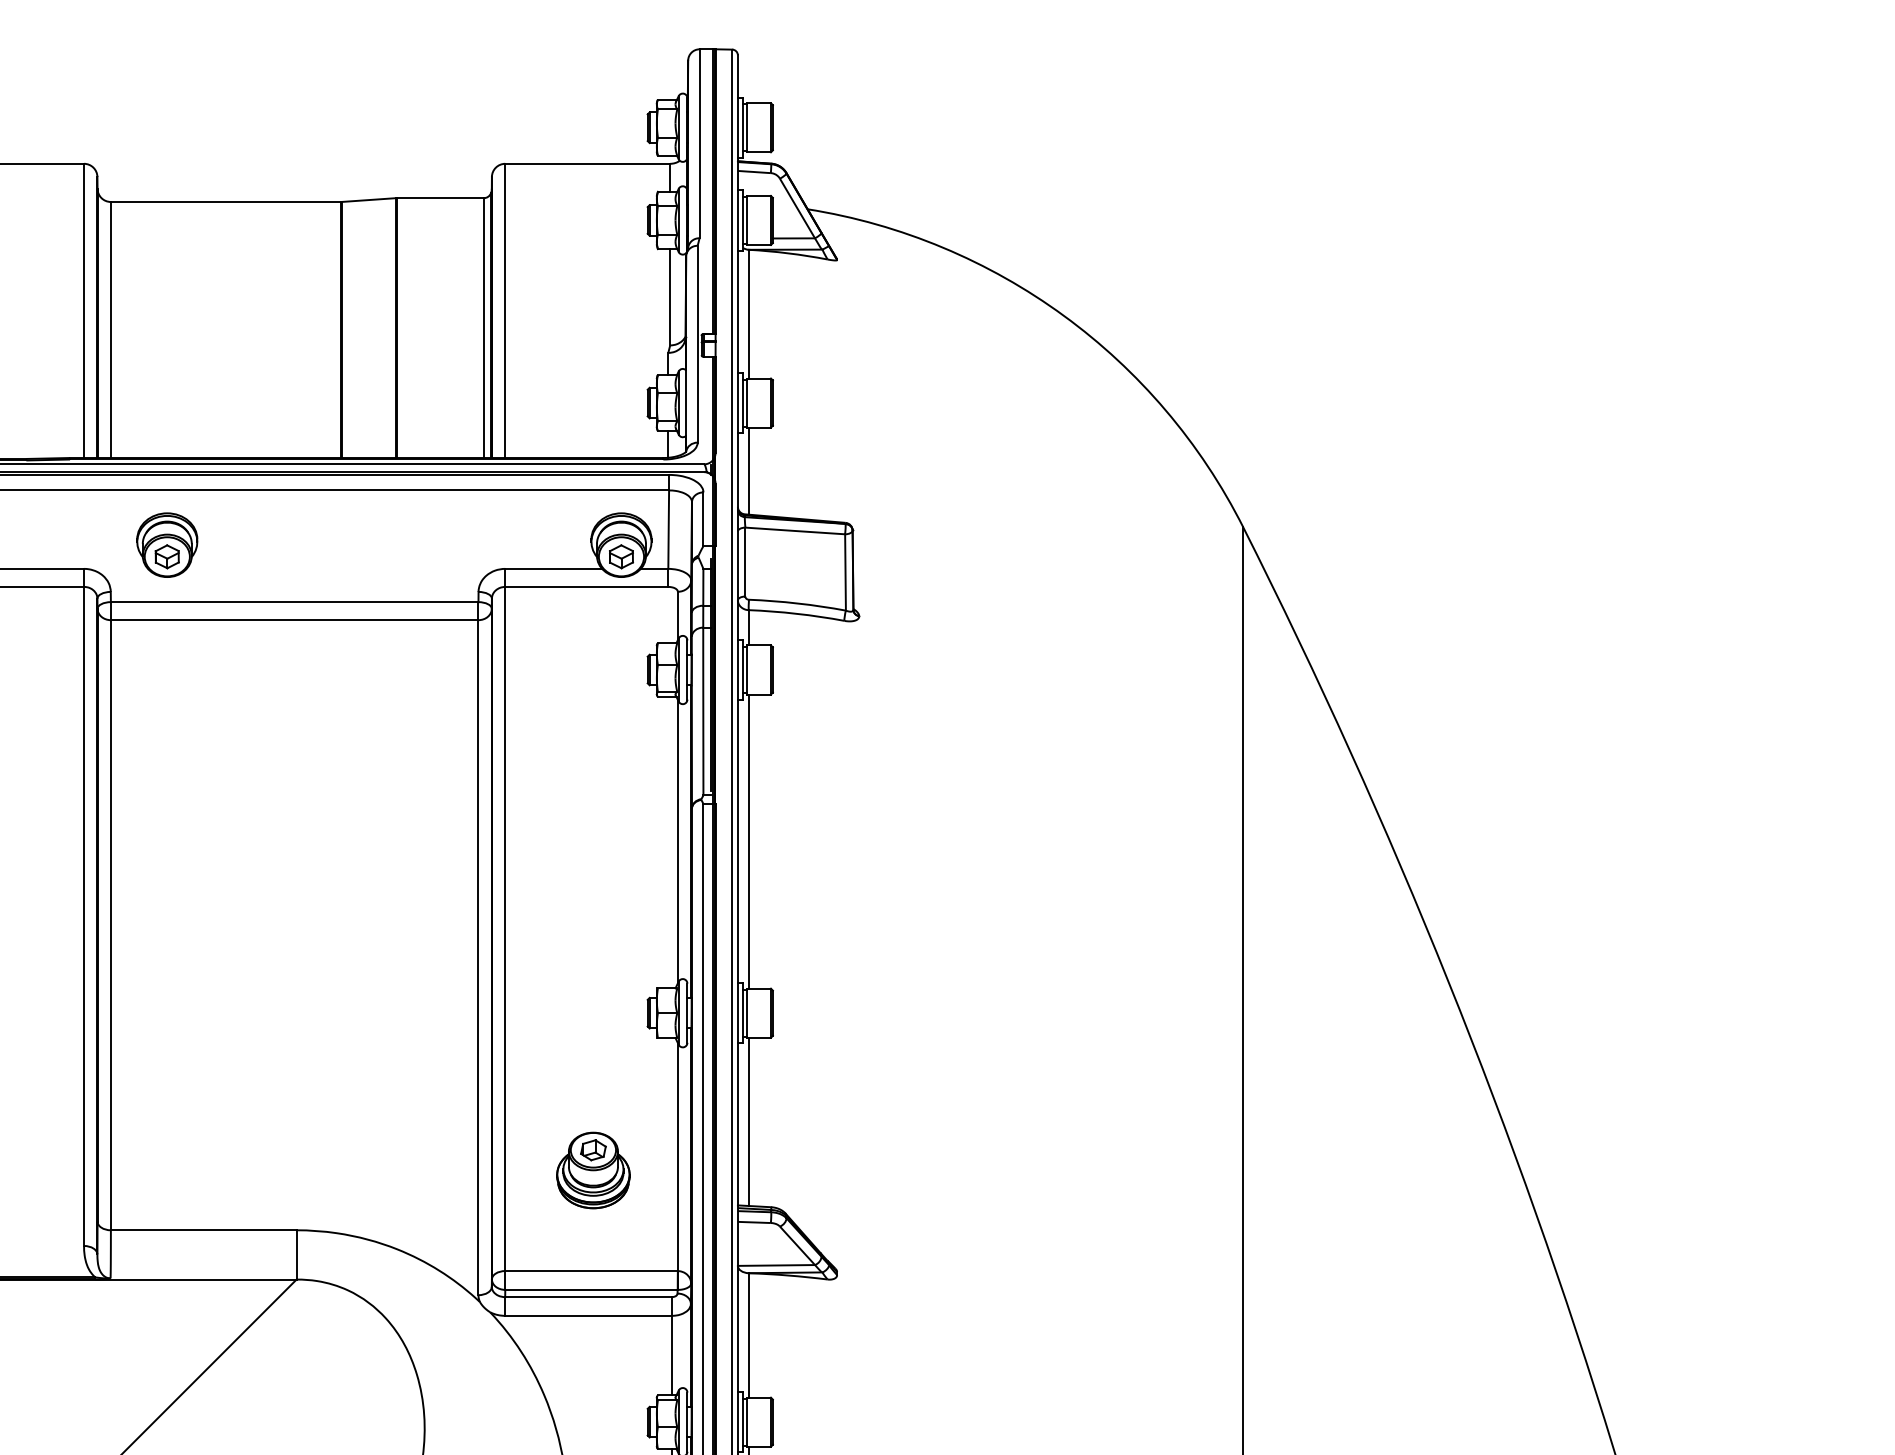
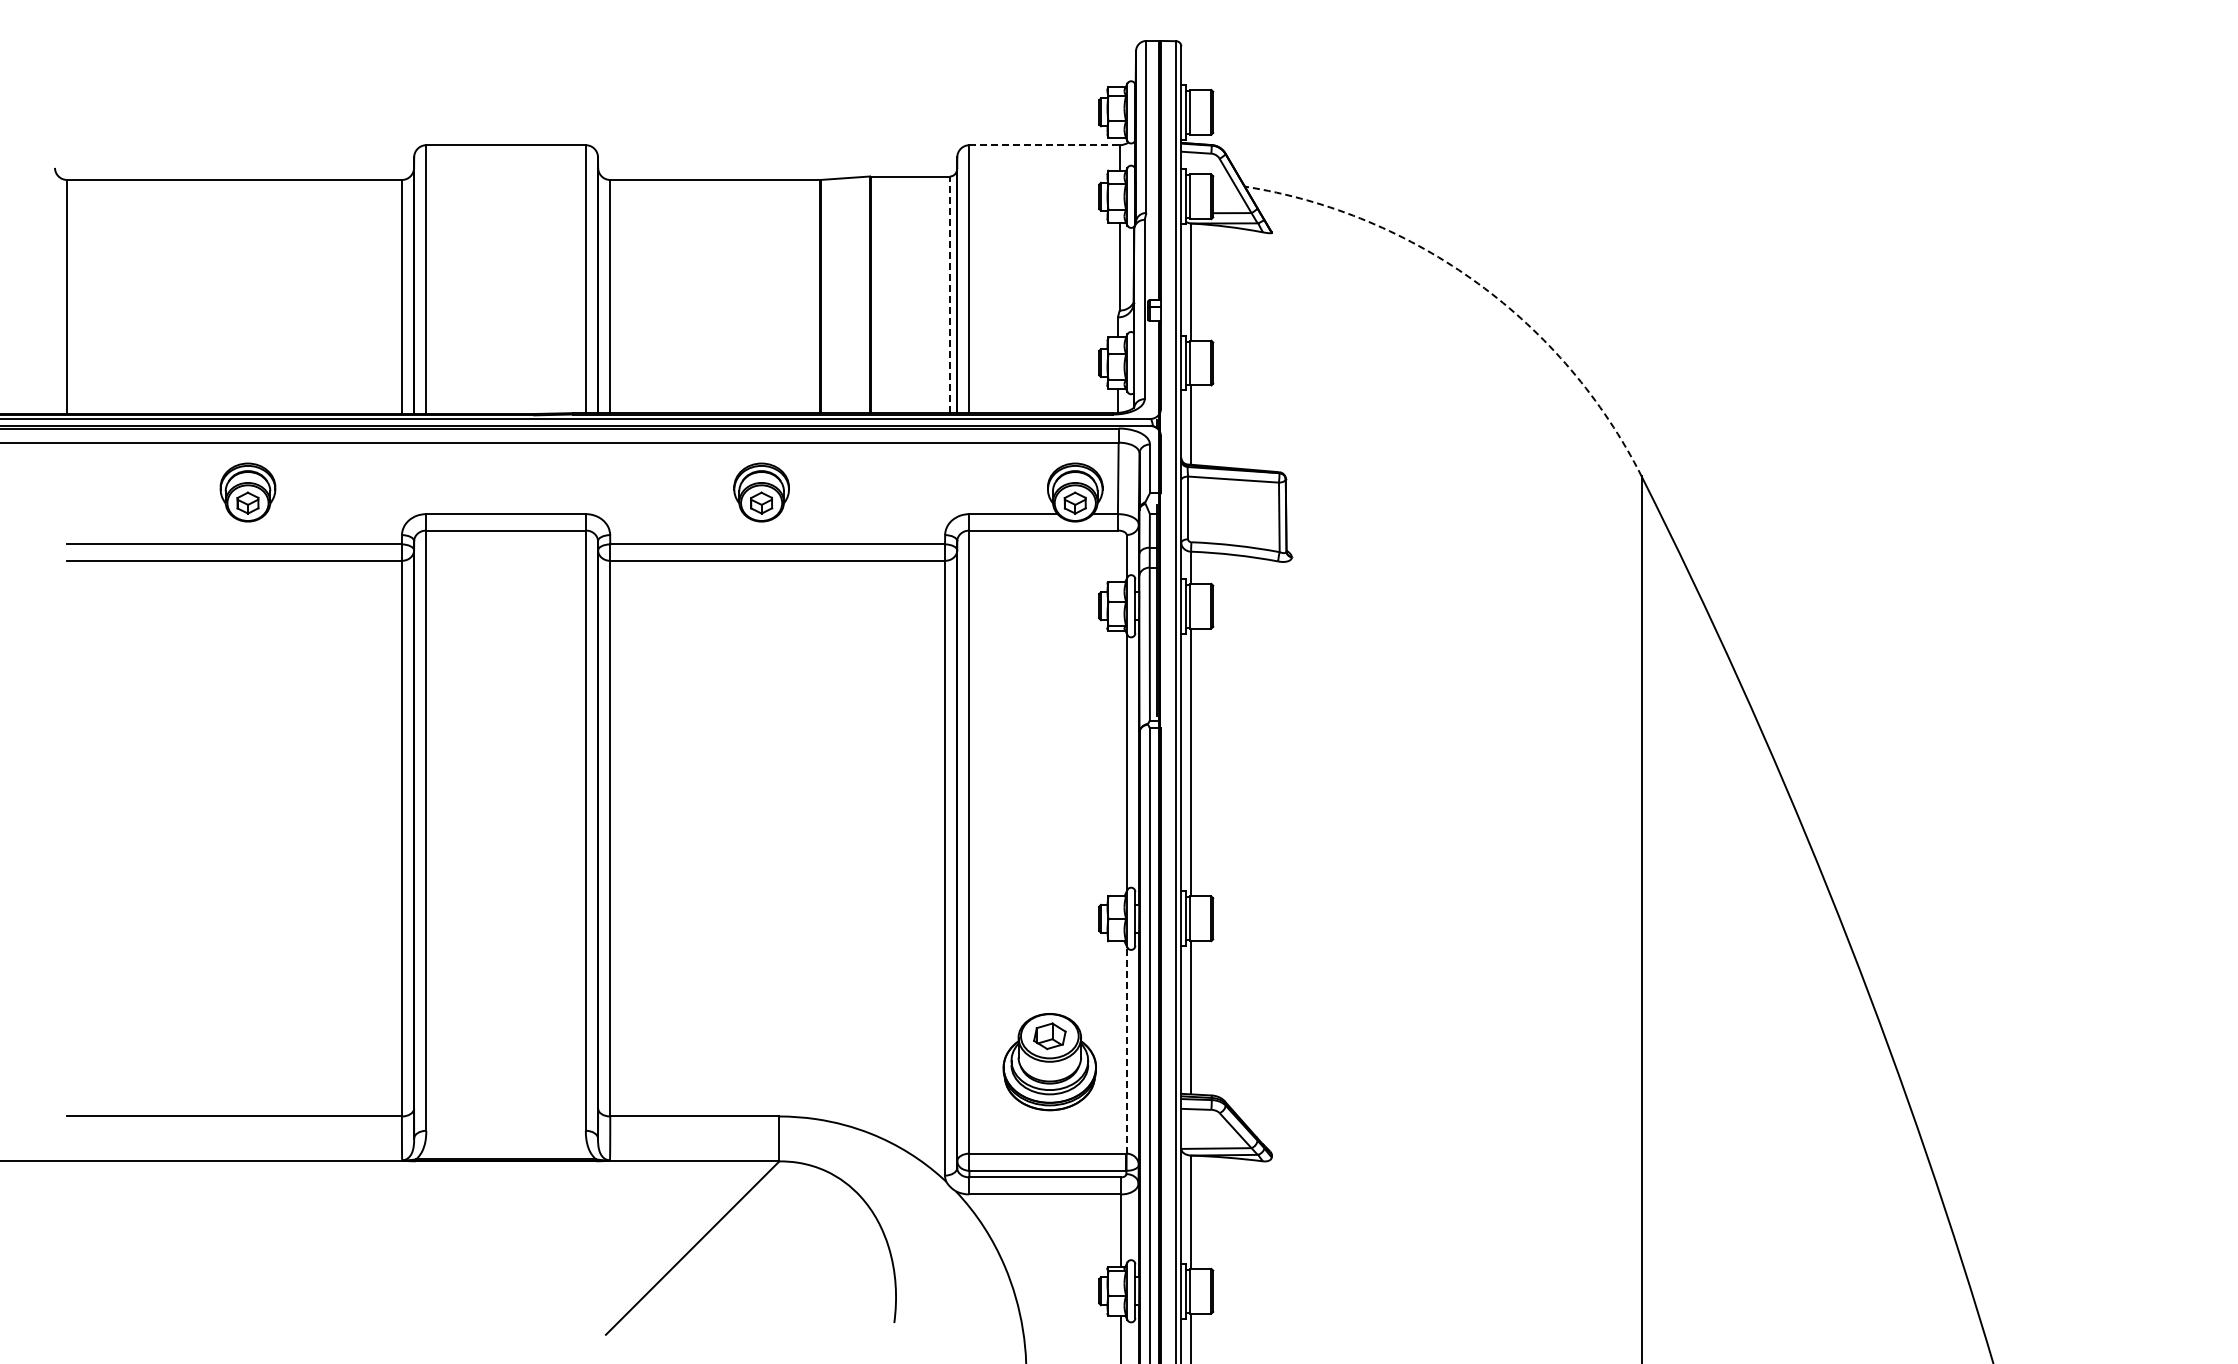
line: (588, 164) -> (1045, 145), solid -> dashed
arc: (1064, 315) -> (1478, 283), solid -> dashed
line: (483, 327) -> (949, 294), solid -> dashed
part: (167, 545) -> (761, 492), moved
line: (677, 1156) -> (1126, 1049), solid -> dashed
part: (593, 1169) -> (1049, 1061), size x1.4

